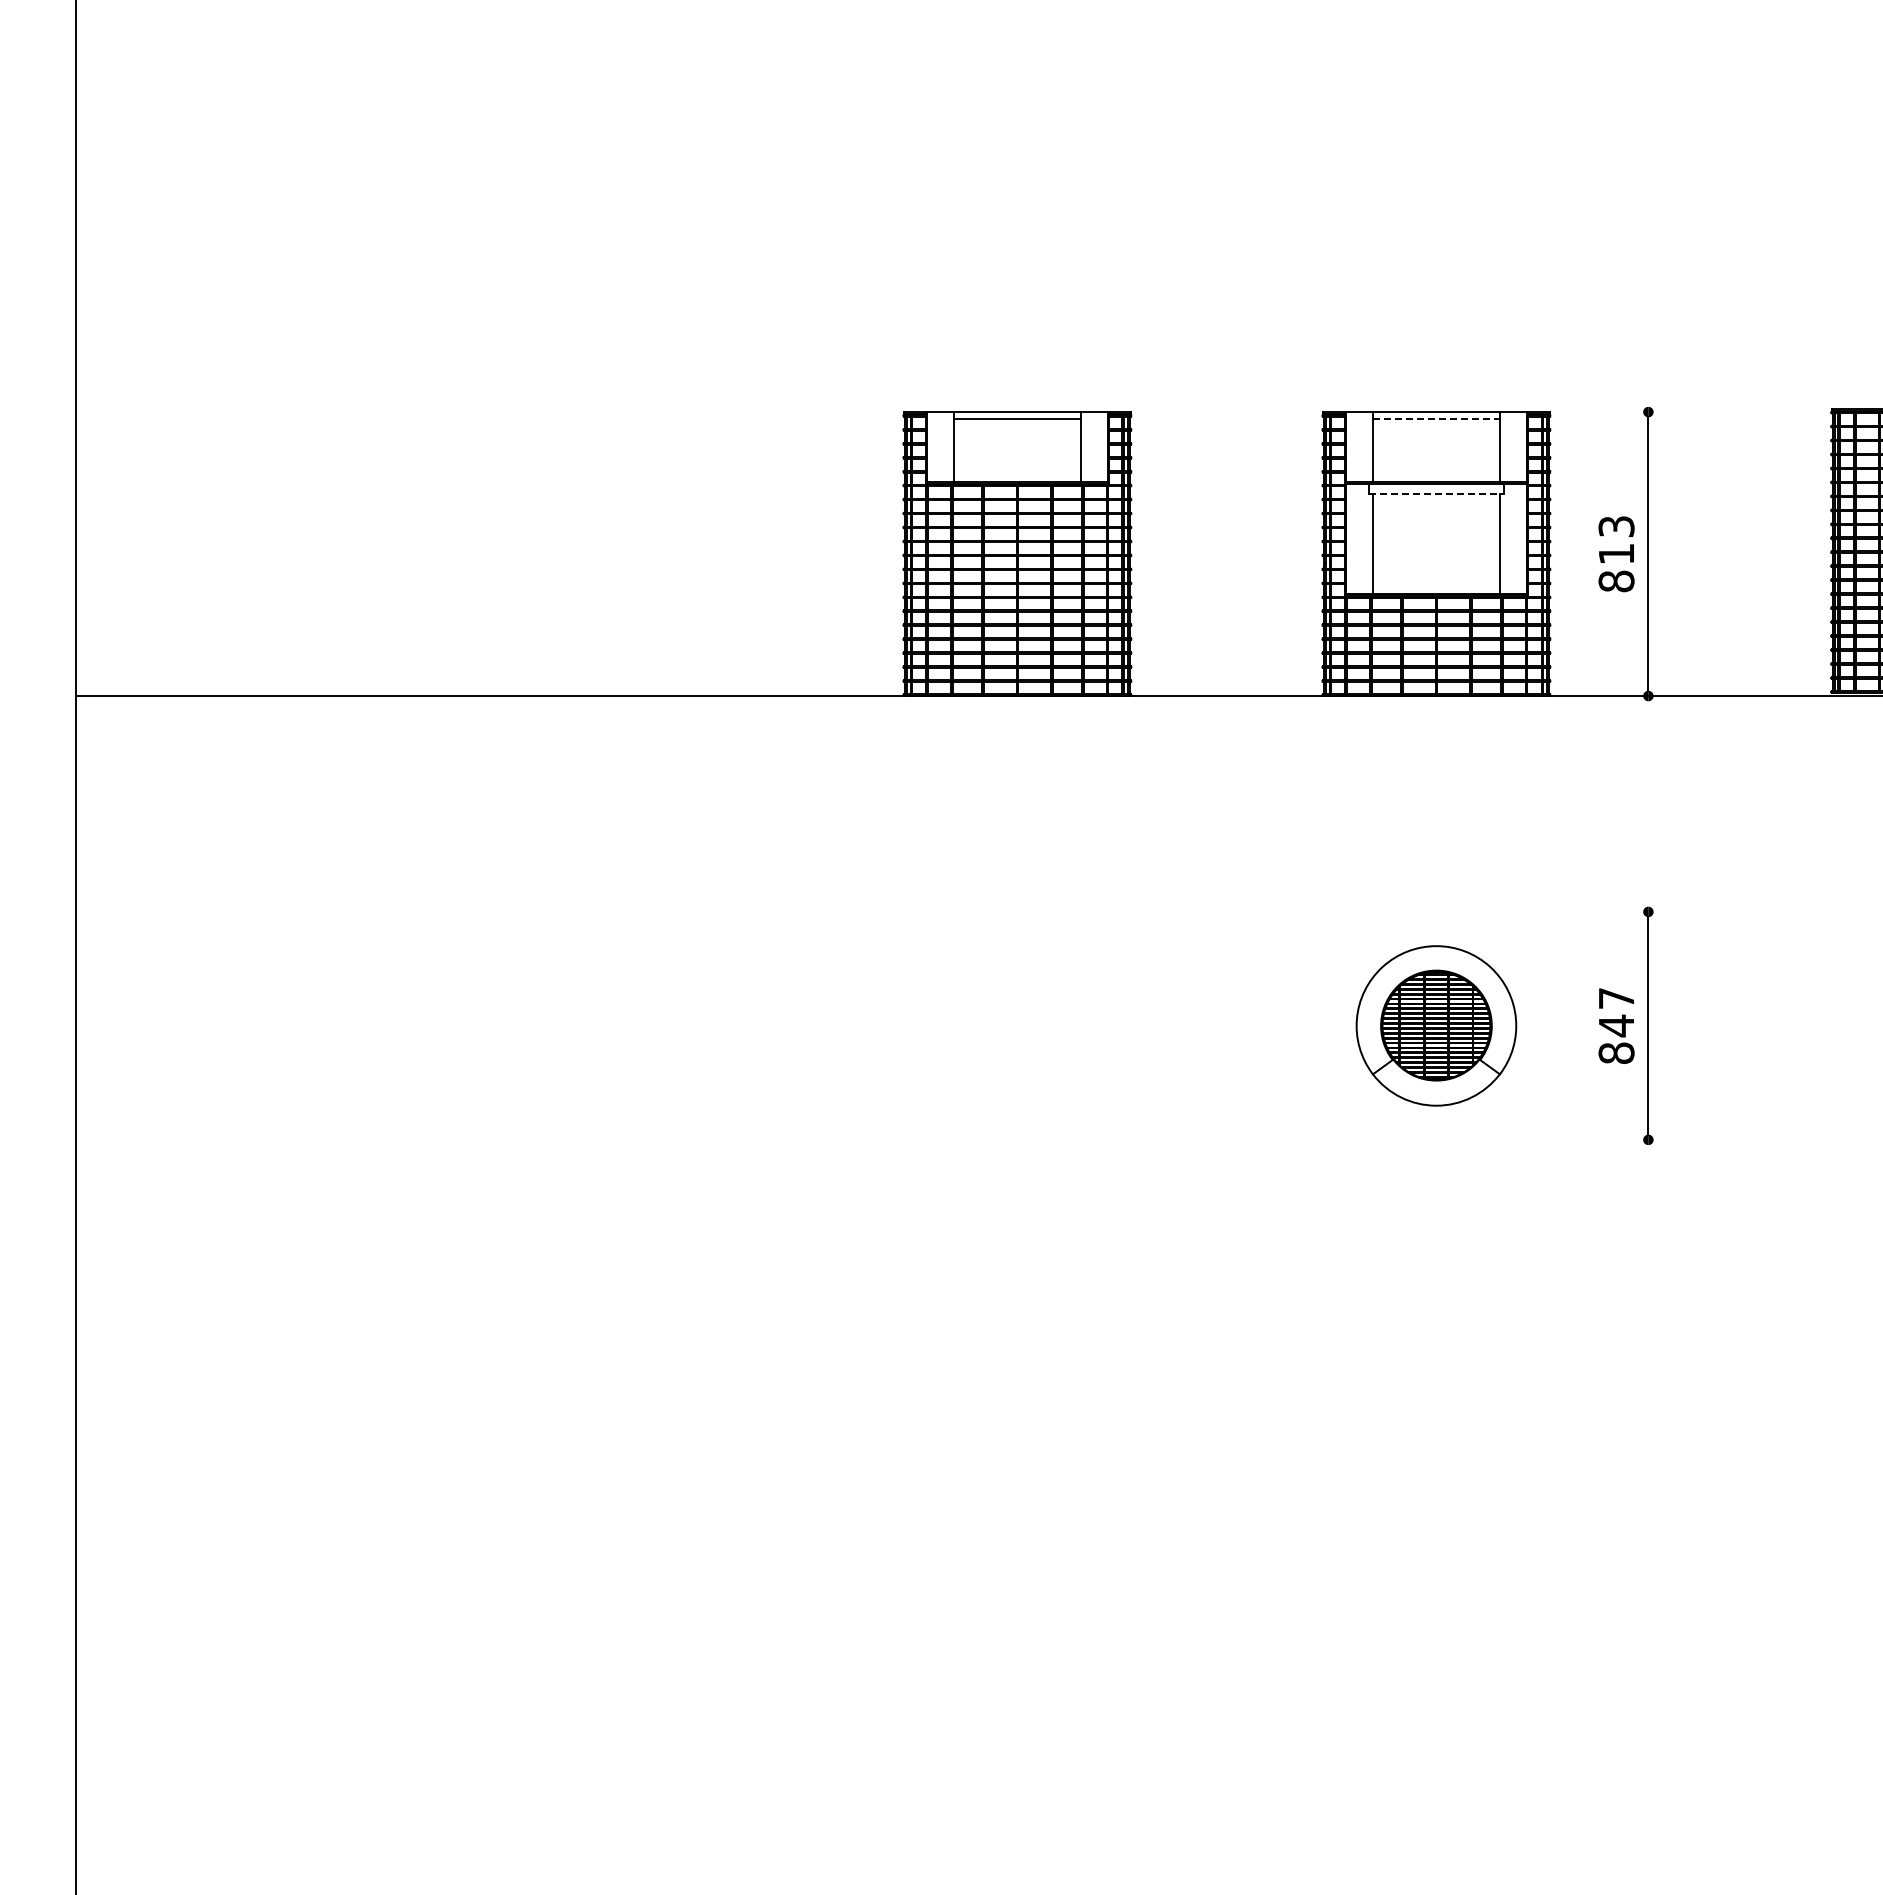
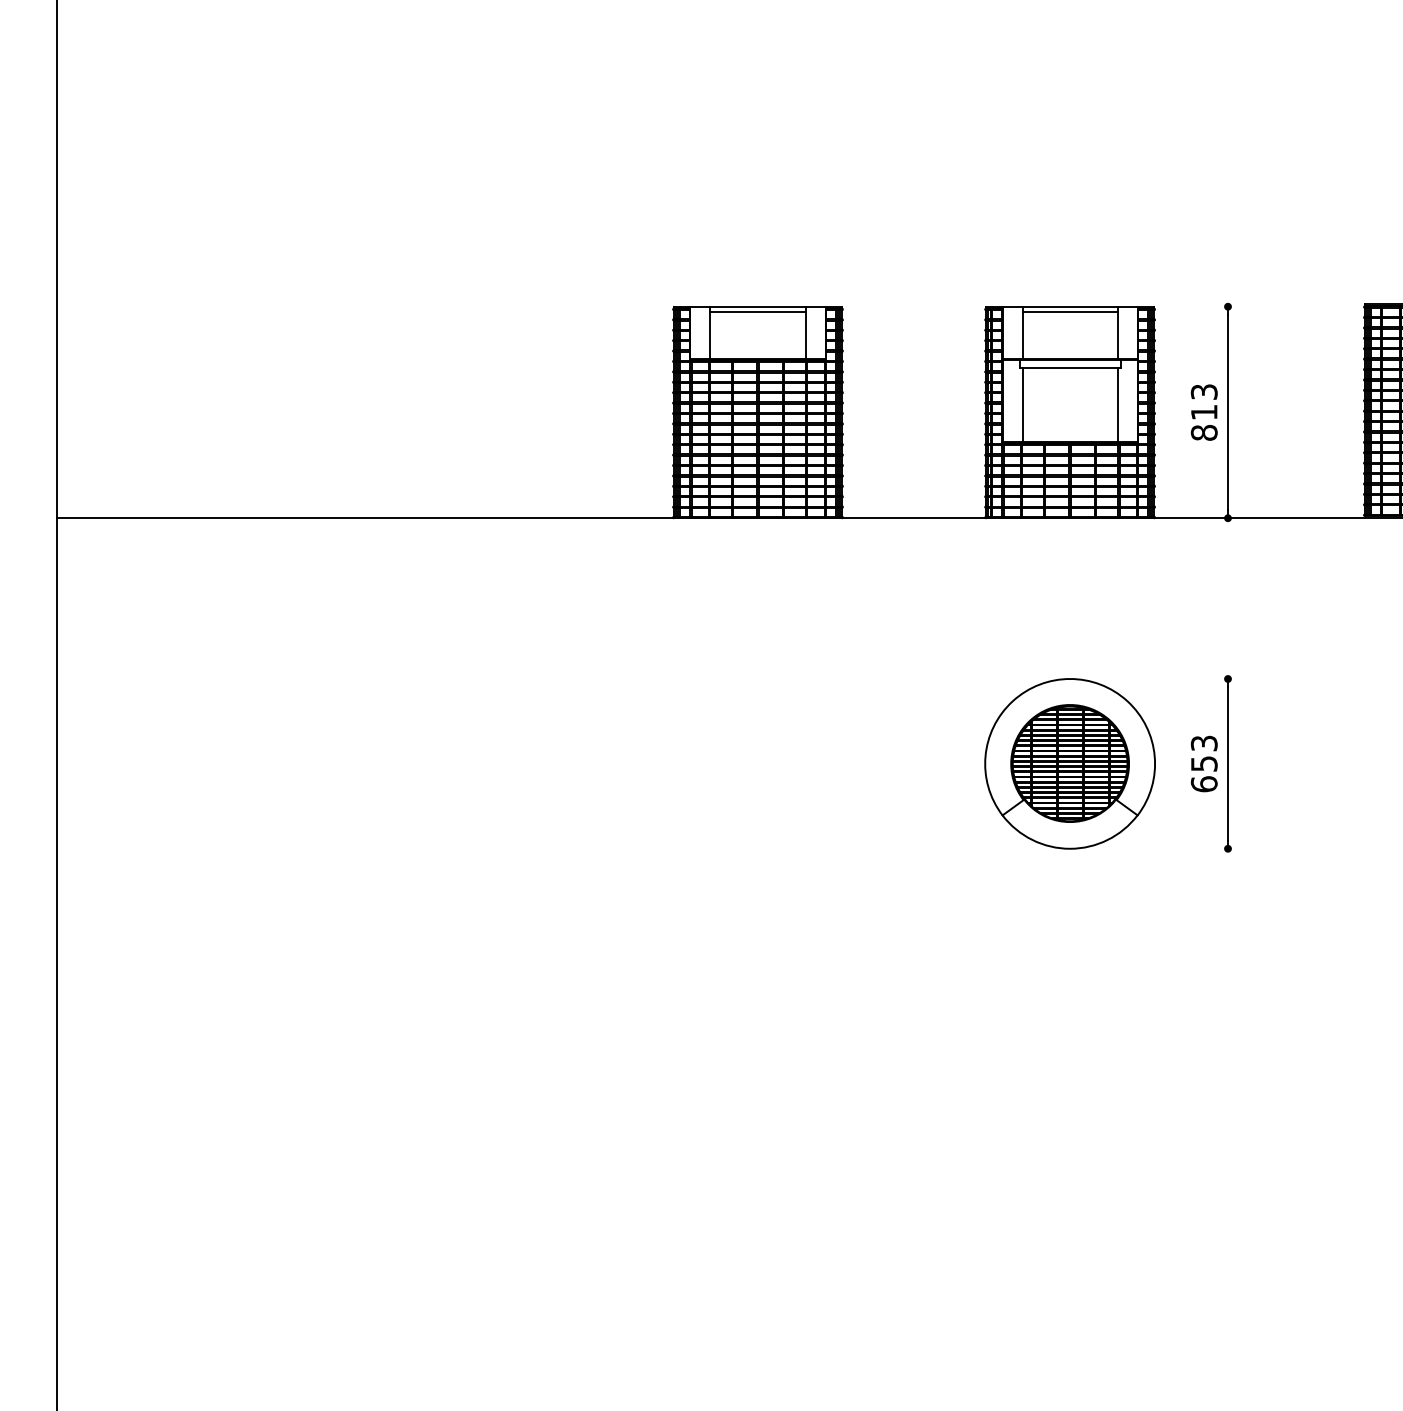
line: (1436, 419) -> (1070, 312), dashed -> solid
line: (1436, 494) -> (1070, 368), dashed -> solid
part: (1436, 1025) -> (1070, 763), size x1.43
text: (1616, 1025) -> (1204, 763), 847 -> 653

